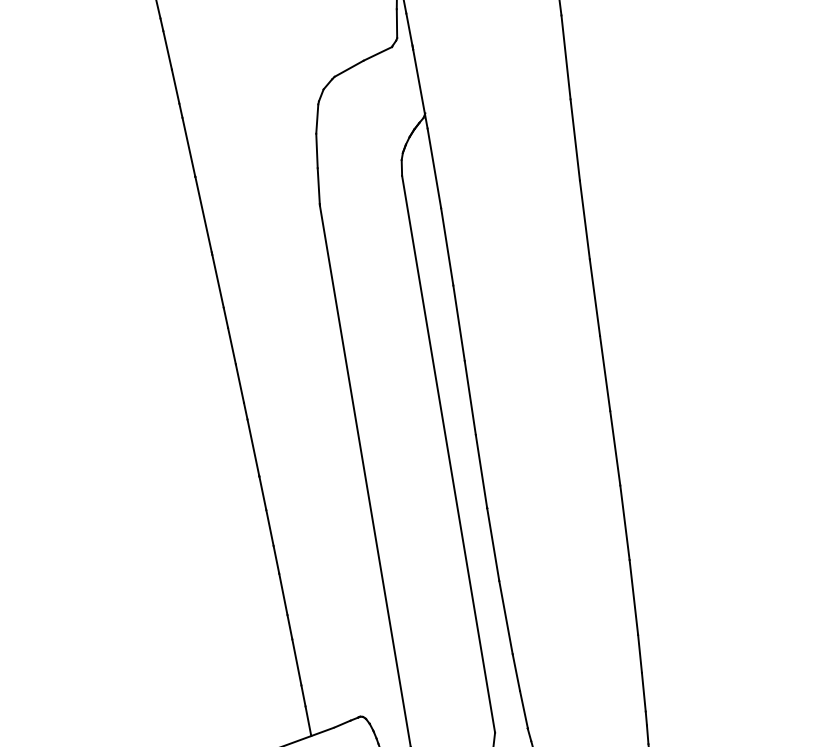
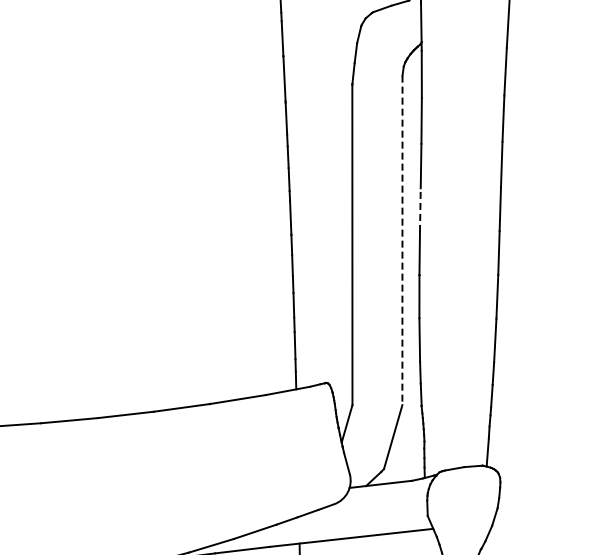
line: (470, 398) -> (420, 210), solid -> dashed
line: (448, 454) -> (402, 240), solid -> dashed

